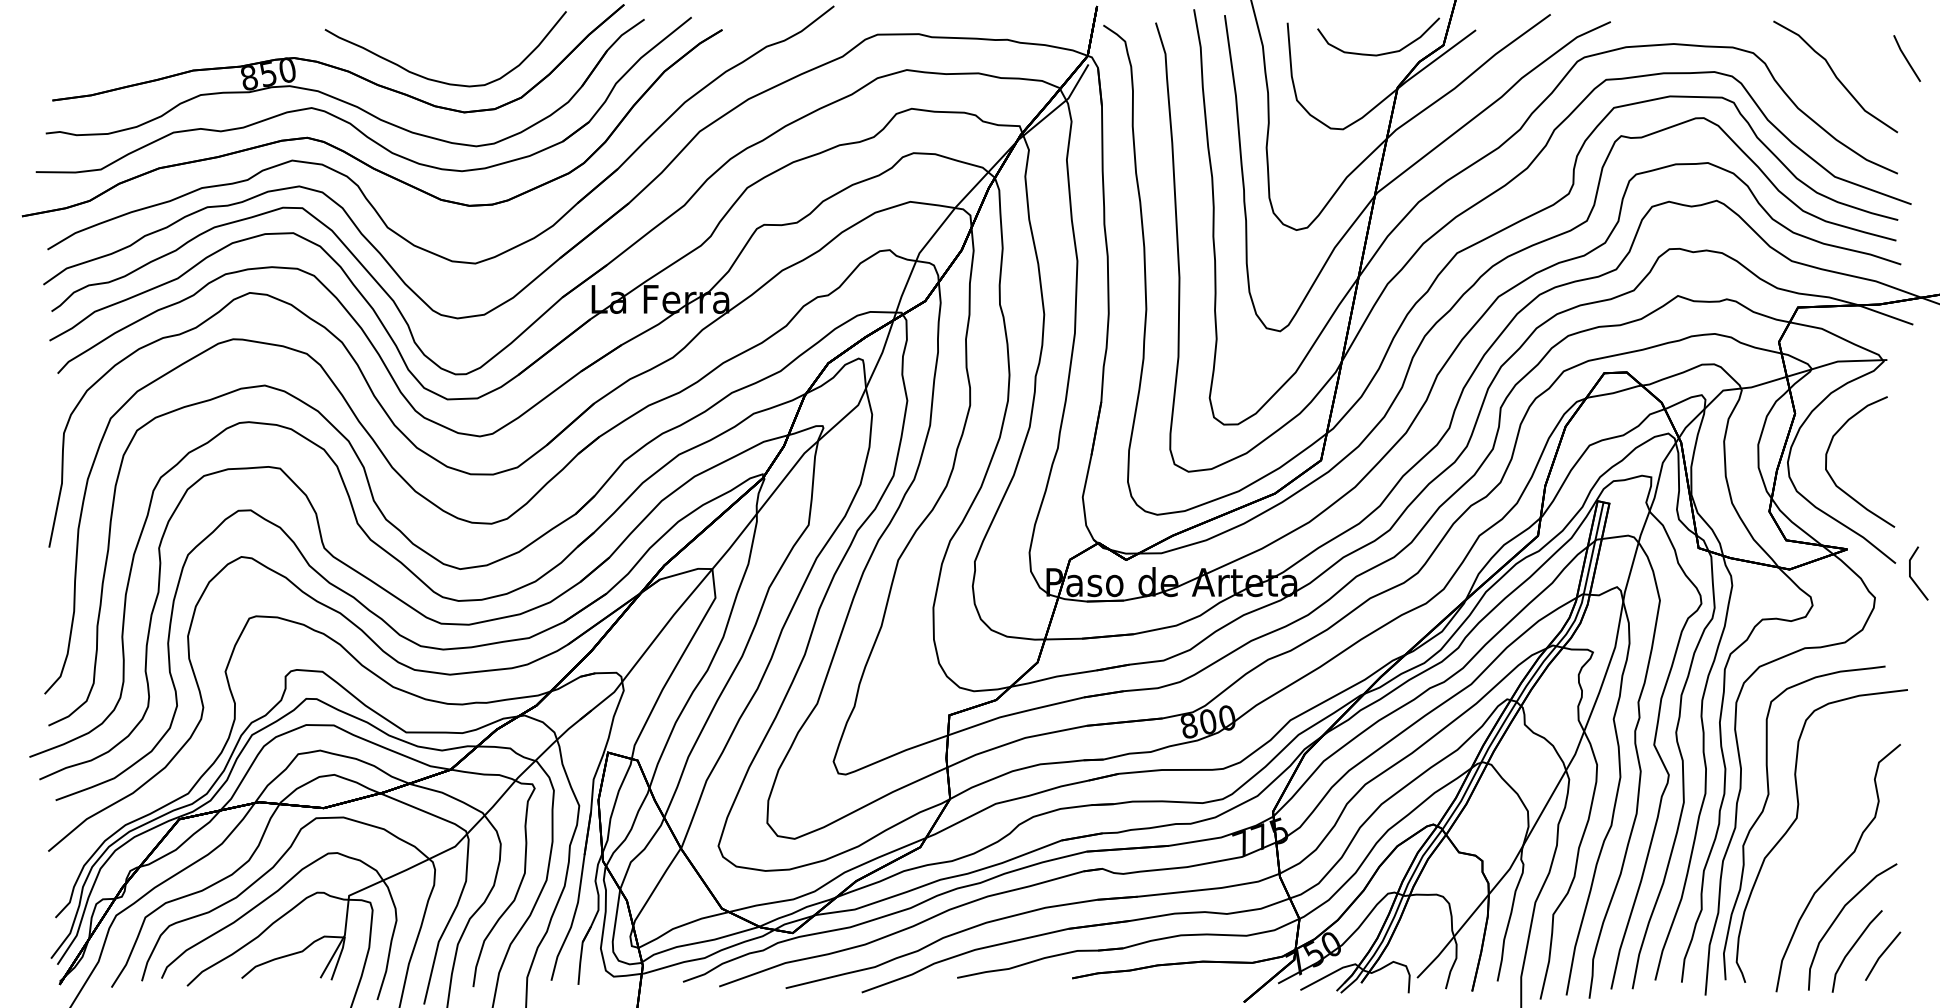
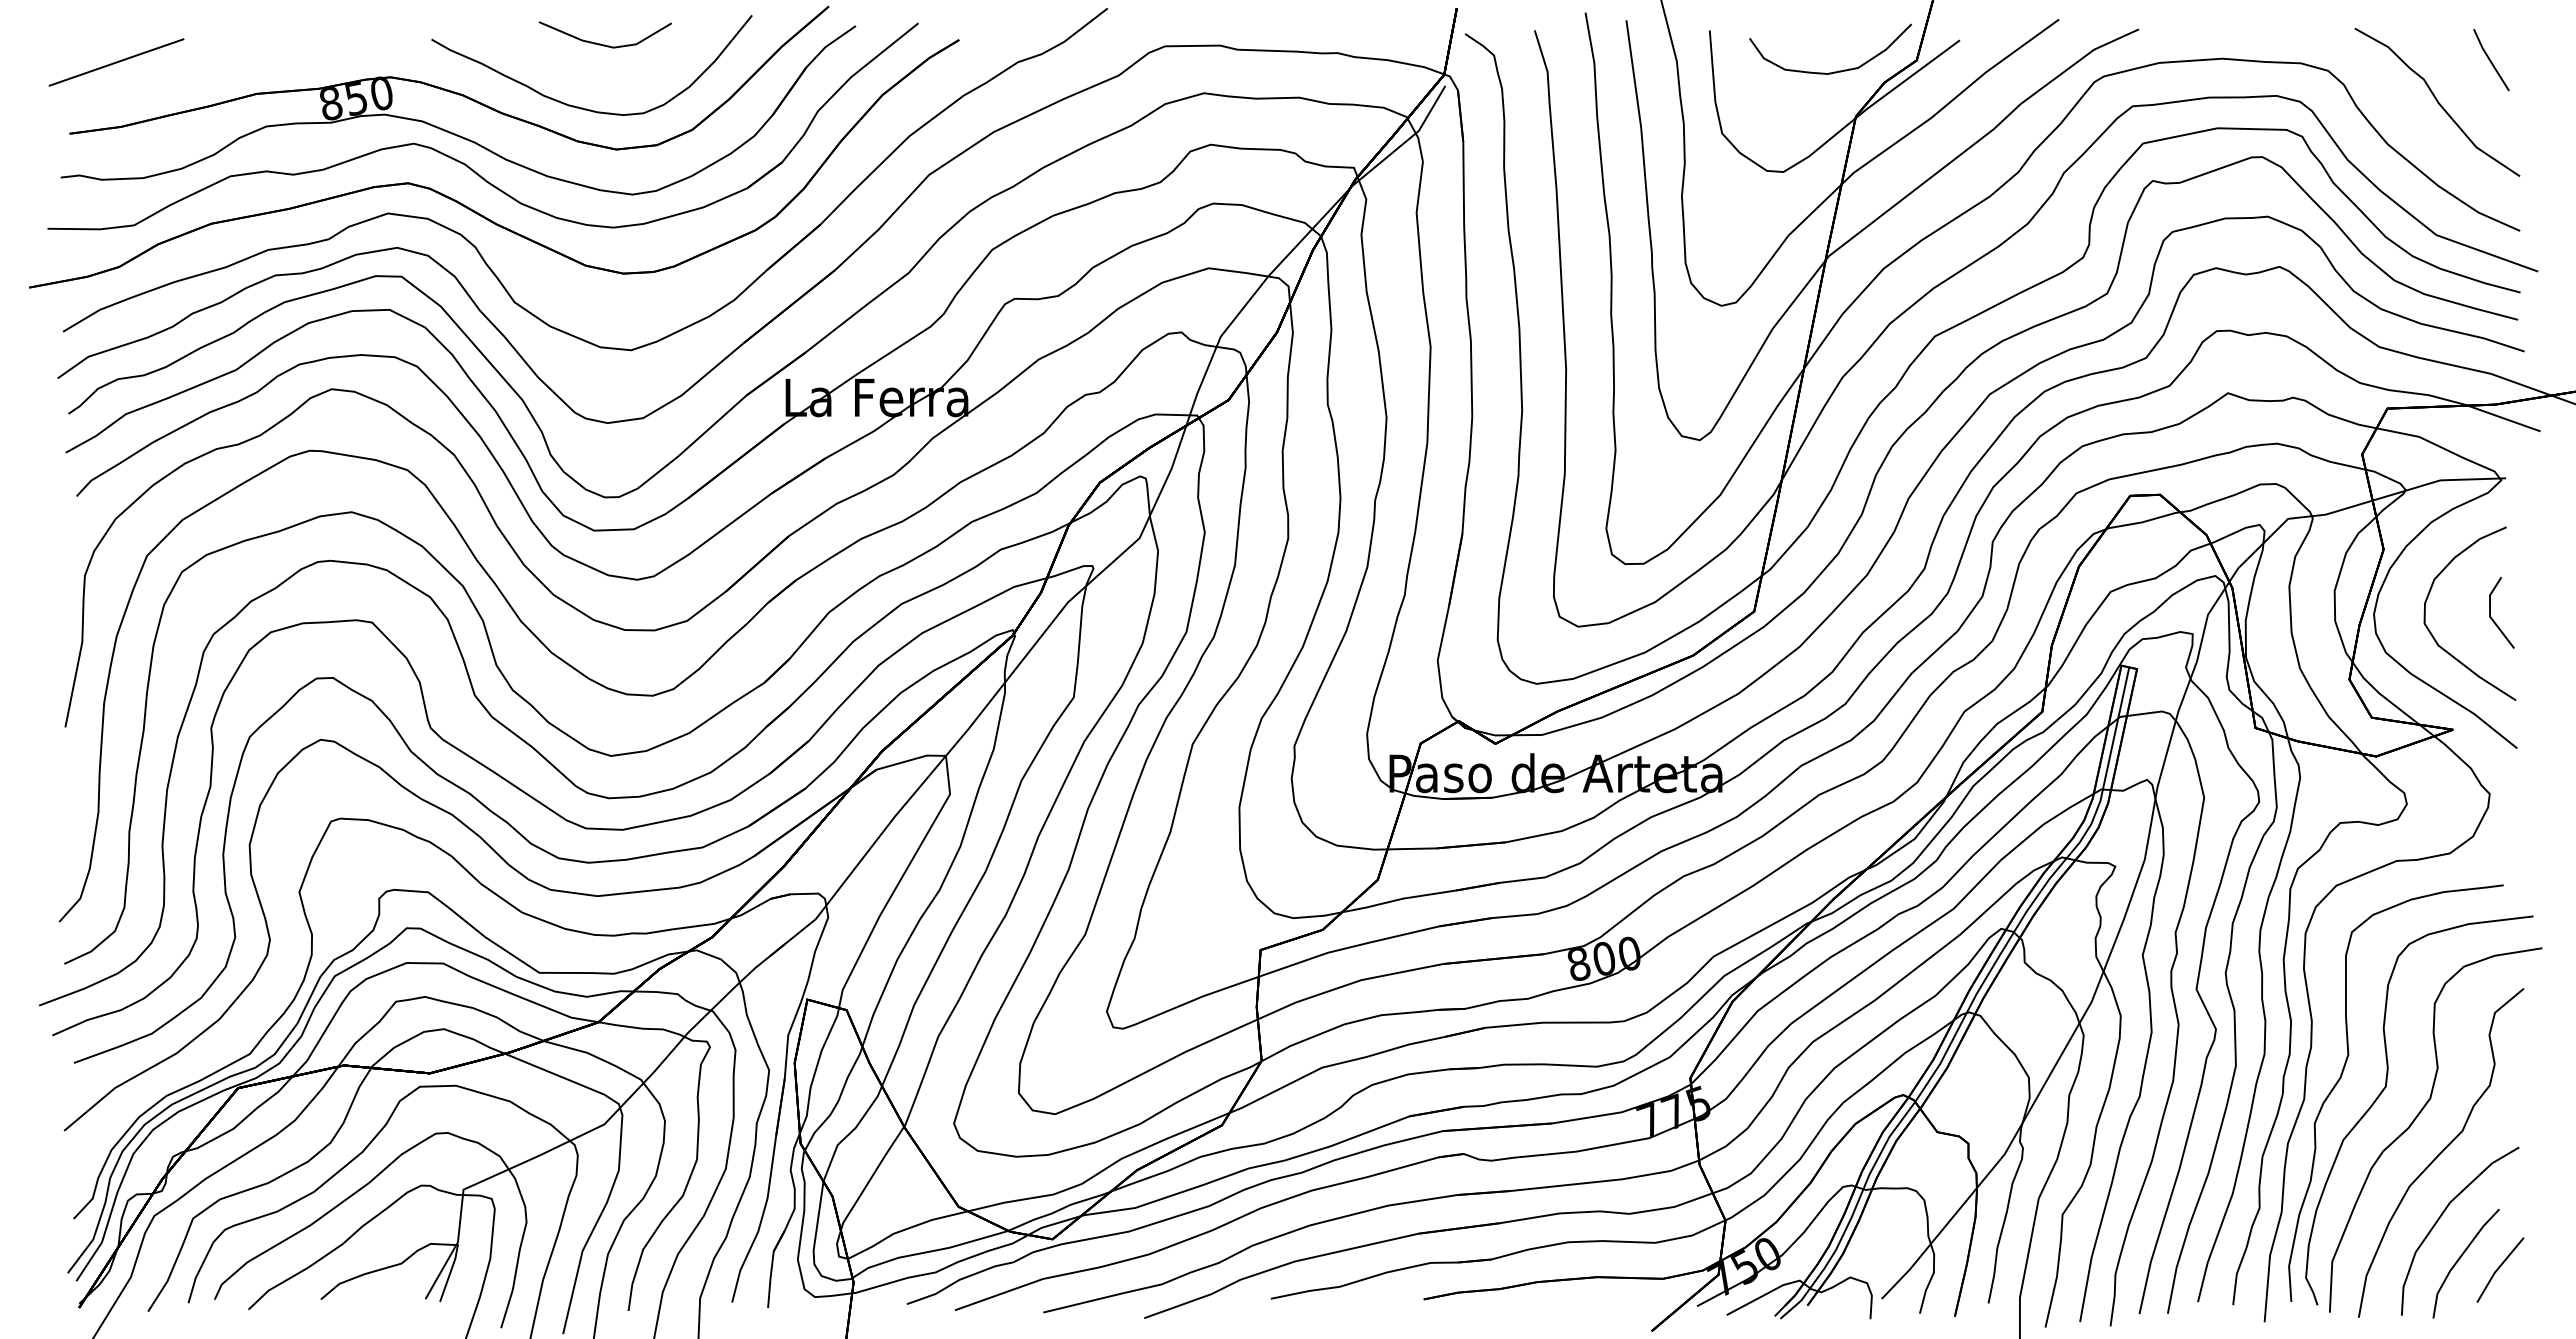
line: (452, 32) -> (600, 43), added
line: (87, 46) -> (116, 62), added
line: (1907, 58) -> (2491, 60), moved
line: (1912, 578) -> (2493, 619), moved
curve: (1821, 840) -> (2418, 1116), added

